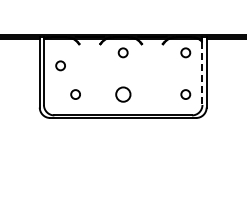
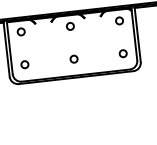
circle: (60, 65) -> (21, 31), moved
line: (202, 74) -> (134, 36), dashed -> solid
circle: (75, 94) -> (24, 64), moved
circle: (122, 94) -> (73, 59), size x0.62

